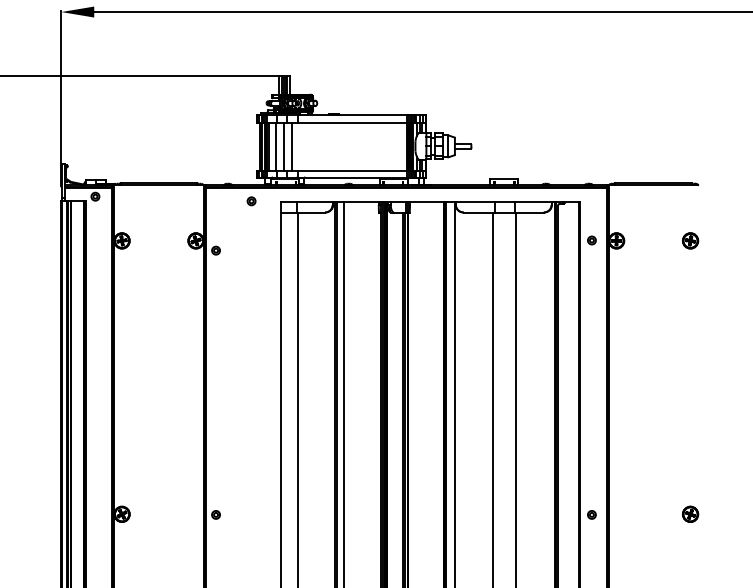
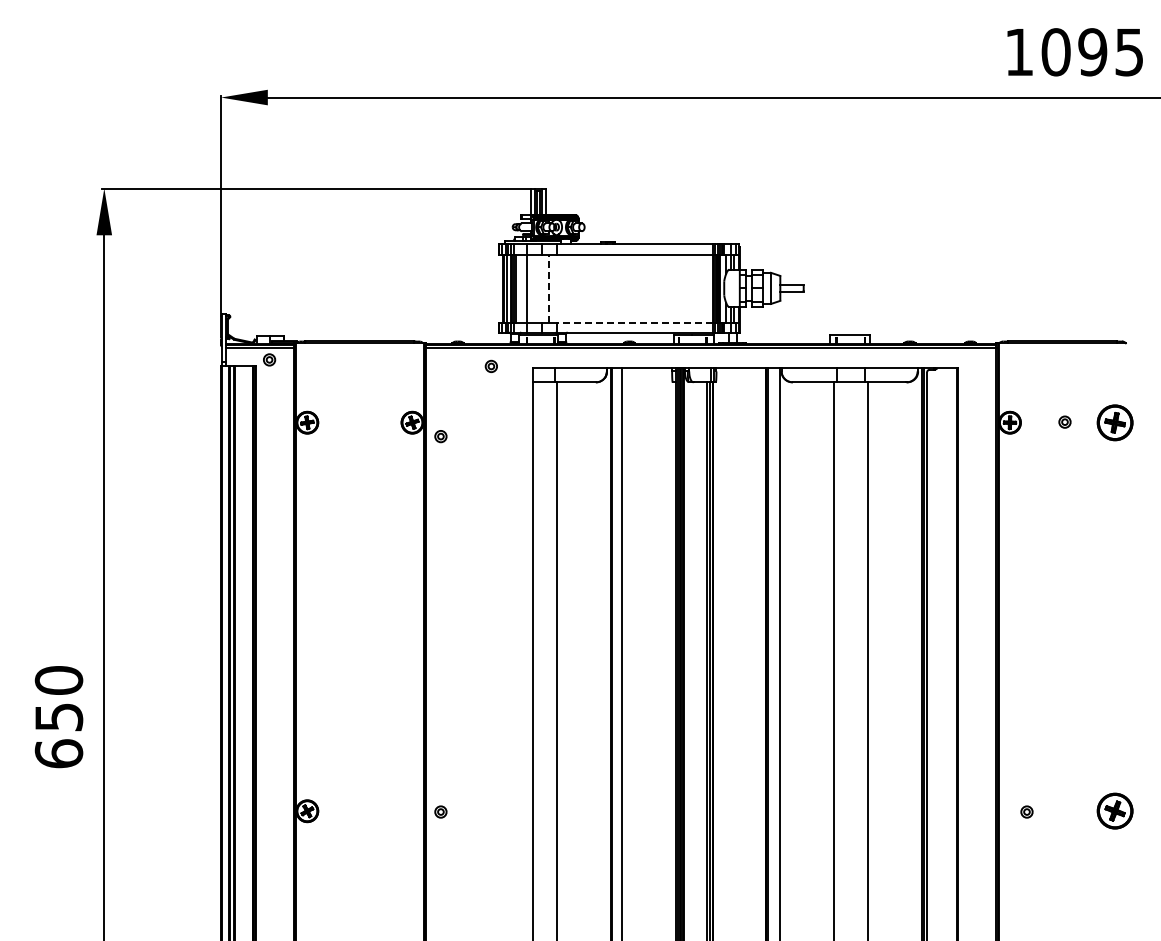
line: (284, 146) -> (537, 288), removed
line: (292, 146) -> (549, 288), solid -> dashed
line: (352, 171) -> (634, 323), solid -> dashed
part: (591, 240) -> (1064, 421), moved
part: (690, 240) -> (1114, 422), size x1.6
part: (591, 514) -> (1026, 811), moved
part: (690, 514) -> (1114, 811), size x1.6

